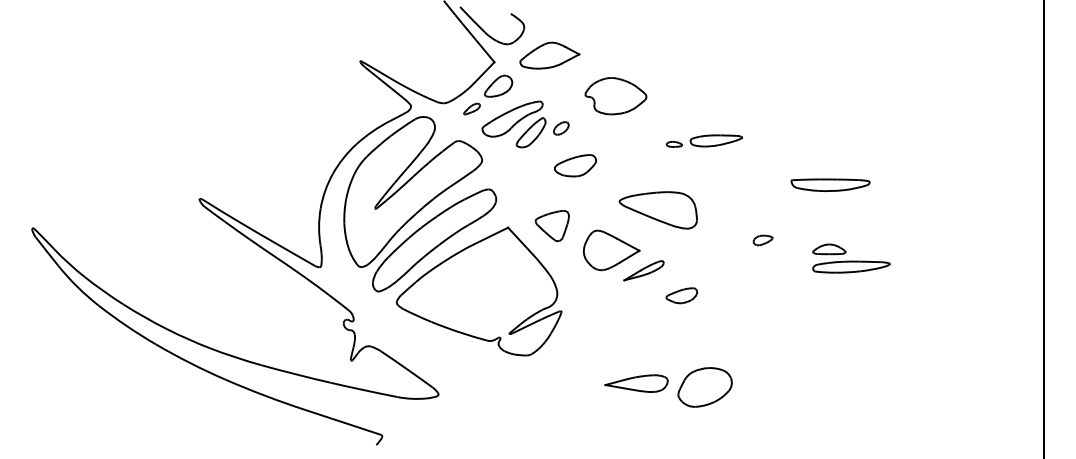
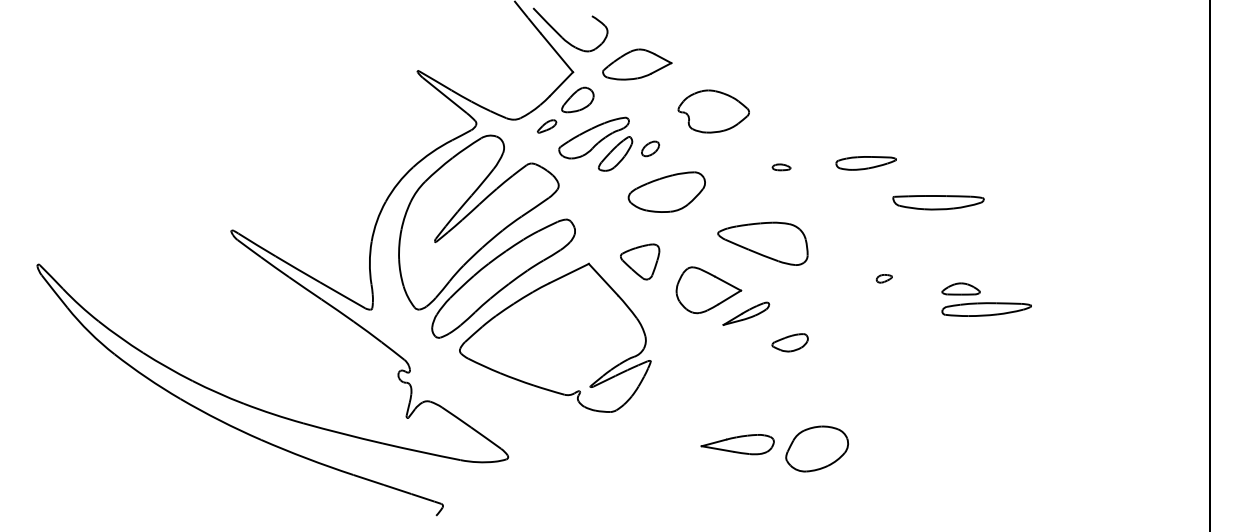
part: (715, 141) -> (865, 163), moved
part: (575, 165) -> (666, 191), size x1.6
part: (830, 185) -> (938, 202), moved
part: (763, 240) -> (884, 278), size x0.7

